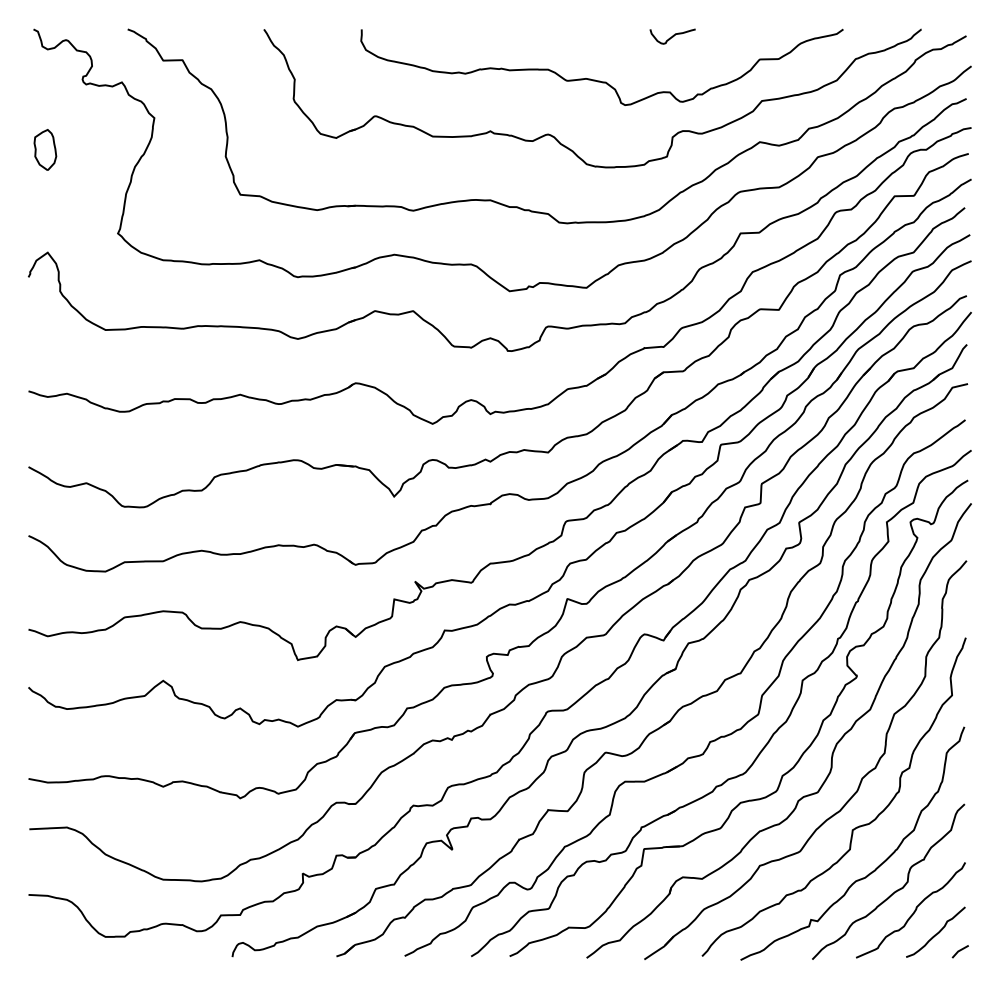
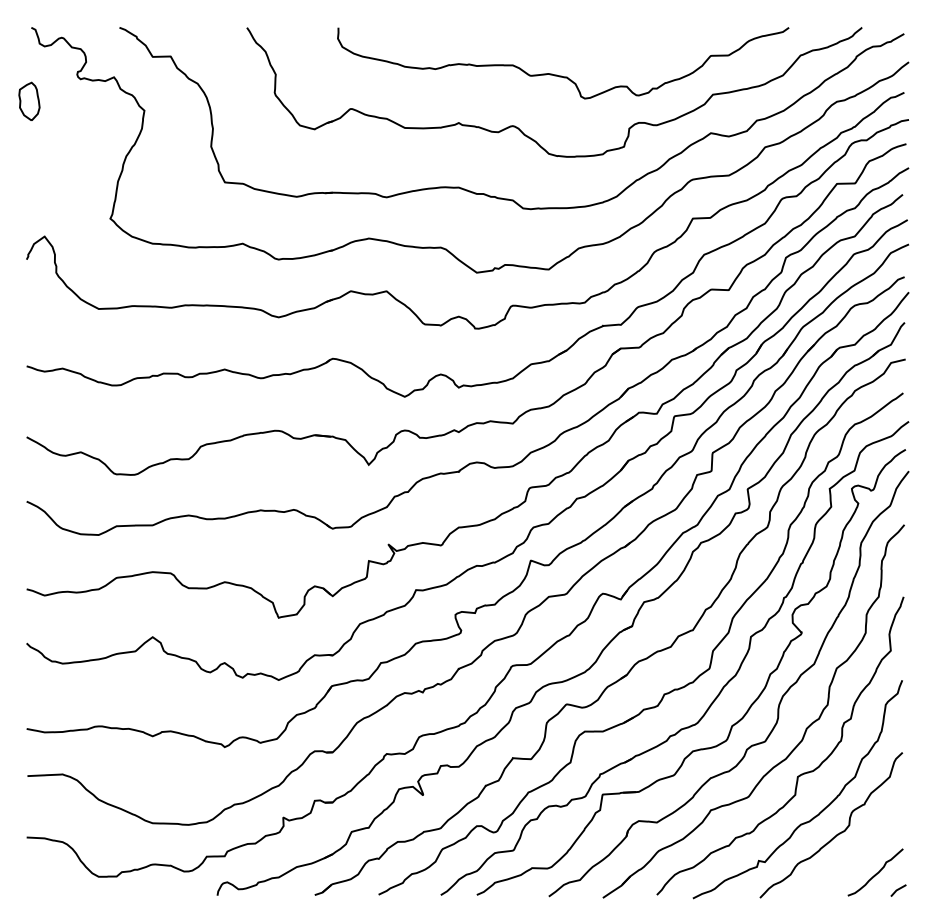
curve: (671, 36) -> (628, 34), removed
part: (45, 148) -> (29, 100), moved
curve: (912, 913) -> (853, 854), removed

